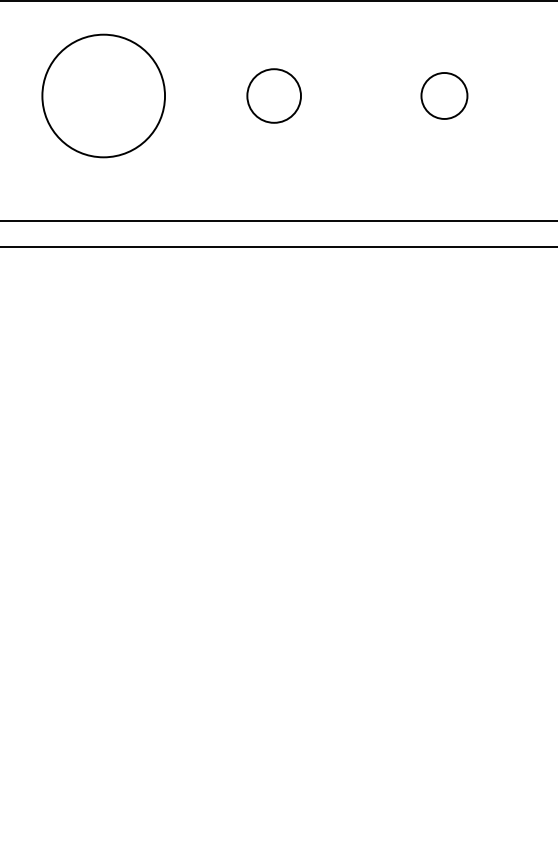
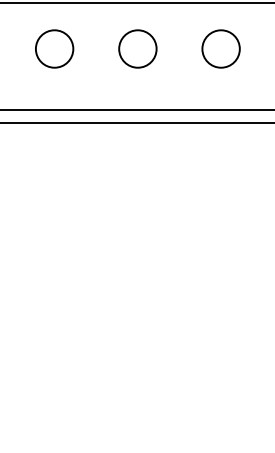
circle: (103, 94) -> (54, 48), size x0.62
circle: (273, 94) -> (137, 48), size x1.43
circle: (443, 94) -> (220, 48), size x1.67

